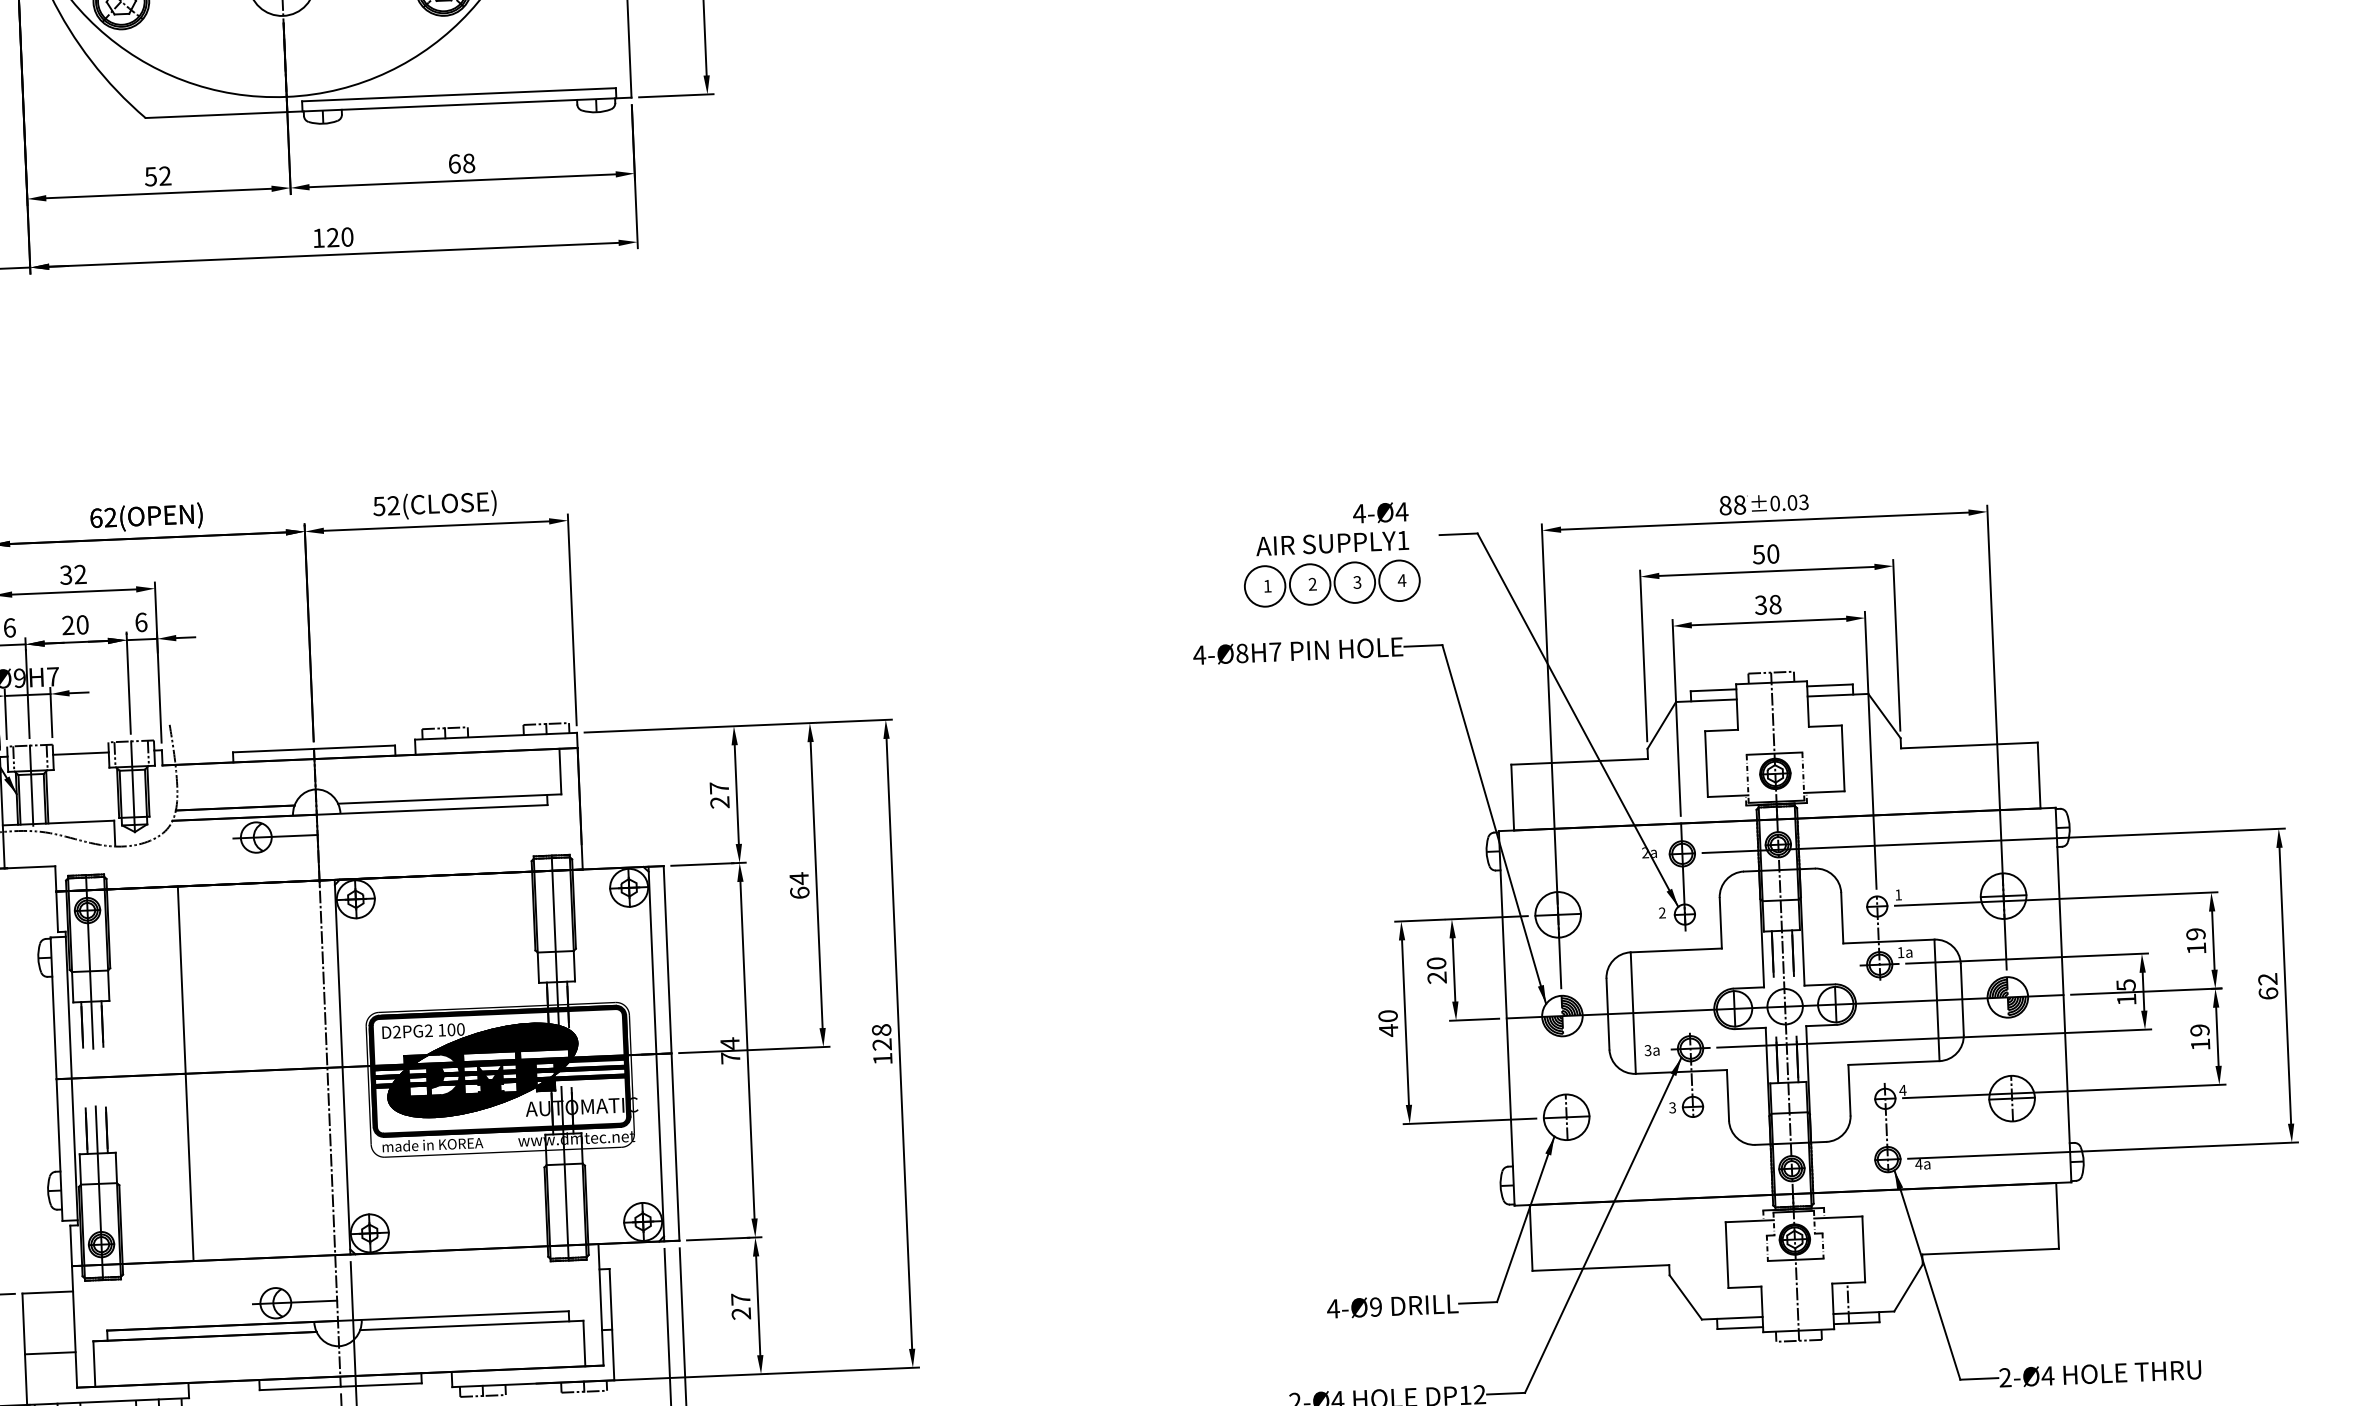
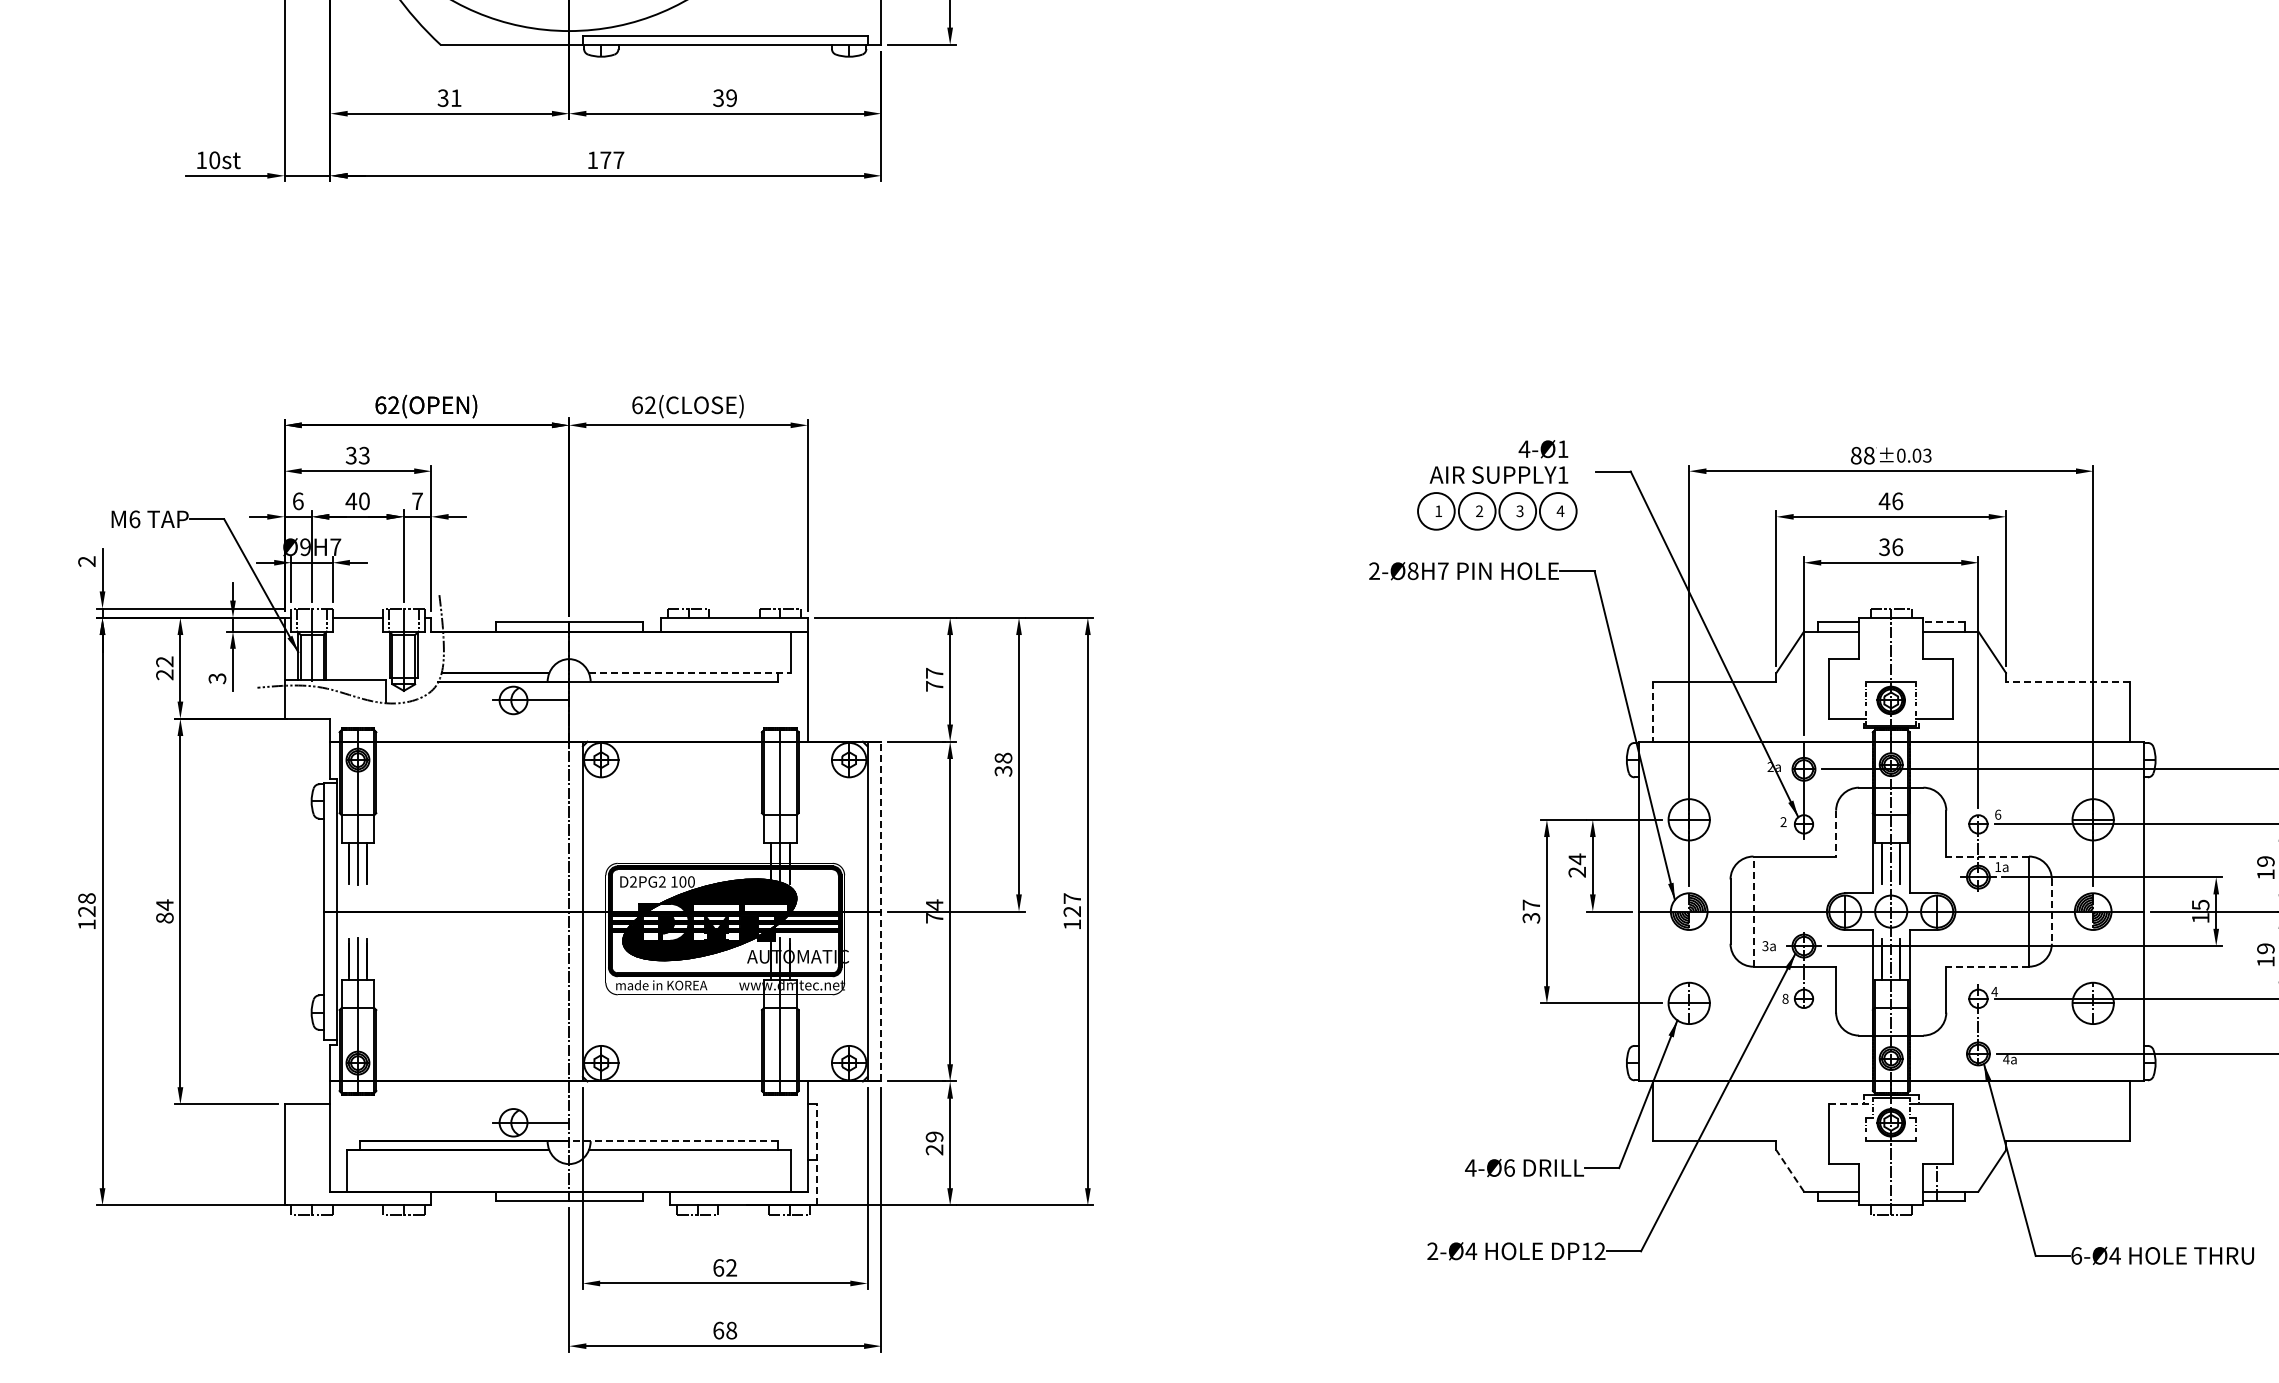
text: (462, 162) -> (725, 97), 68 -> 39
text: (157, 175) -> (449, 97), 52 -> 31
text: (340, 237) -> (612, 160), 120 -> 177
text: (379, 506) -> (637, 405), 52(CLOSE) -> 62(CLOSE)
text: (1401, 511) -> (1562, 448), 4-Ø4 -> 4-Ø1
text: (1765, 554) -> (1890, 501), 50 -> 46
text: (79, 574) -> (363, 455), 32 -> 33
text: (1775, 603) -> (1897, 546), 38 -> 36
text: (141, 622) -> (417, 501), 6 -> 7
text: (68, 624) -> (351, 500), 20 -> 40
text: (1199, 654) -> (1374, 570), 4-Ø8H7 -> 2-Ø8H7
line: (1830, 685) -> (1944, 622), solid -> dashed
line: (1968, 745) -> (2067, 682), solid -> dashed
line: (1512, 797) -> (1652, 711), solid -> dashed
line: (450, 798) -> (690, 672), solid -> dashed
text: (719, 802) -> (934, 686), 27 -> 77
text: (799, 885) -> (1003, 764), 64 -> 38
text: (1898, 894) -> (1998, 814), 1 -> 6
line: (1721, 923) -> (1836, 833), solid -> dashed
line: (1888, 941) -> (1987, 856), solid -> dashed
text: (1436, 963) -> (1577, 859), 20 -> 24
line: (1961, 1000) -> (2051, 912), solid -> dashed
line: (1633, 1012) -> (1753, 911), solid -> dashed
text: (1388, 1023) -> (1531, 911), 40 -> 37
text: (881, 1030) -> (1072, 898), 128 -> 127
line: (671, 1053) -> (881, 911), solid -> dashed
line: (1893, 1062) -> (1987, 966), solid -> dashed
line: (185, 1073) -> (440, 911), removed
text: (1672, 1107) -> (1785, 998), 3 -> 8
line: (1750, 1221) -> (1851, 1104), solid -> dashed
line: (1686, 1297) -> (1790, 1171), solid -> dashed
text: (740, 1298) -> (934, 1136), 27 -> 29
text: (1376, 1306) -> (1509, 1167), 4-Ø9 -> 4-Ø6
line: (453, 1316) -> (673, 1141), solid -> dashed
line: (612, 1324) -> (817, 1154), solid -> dashed
line: (50, 1353) -> (307, 1159), removed
text: (2005, 1377) -> (2076, 1255), 2-Ø4 -> 6-Ø4

